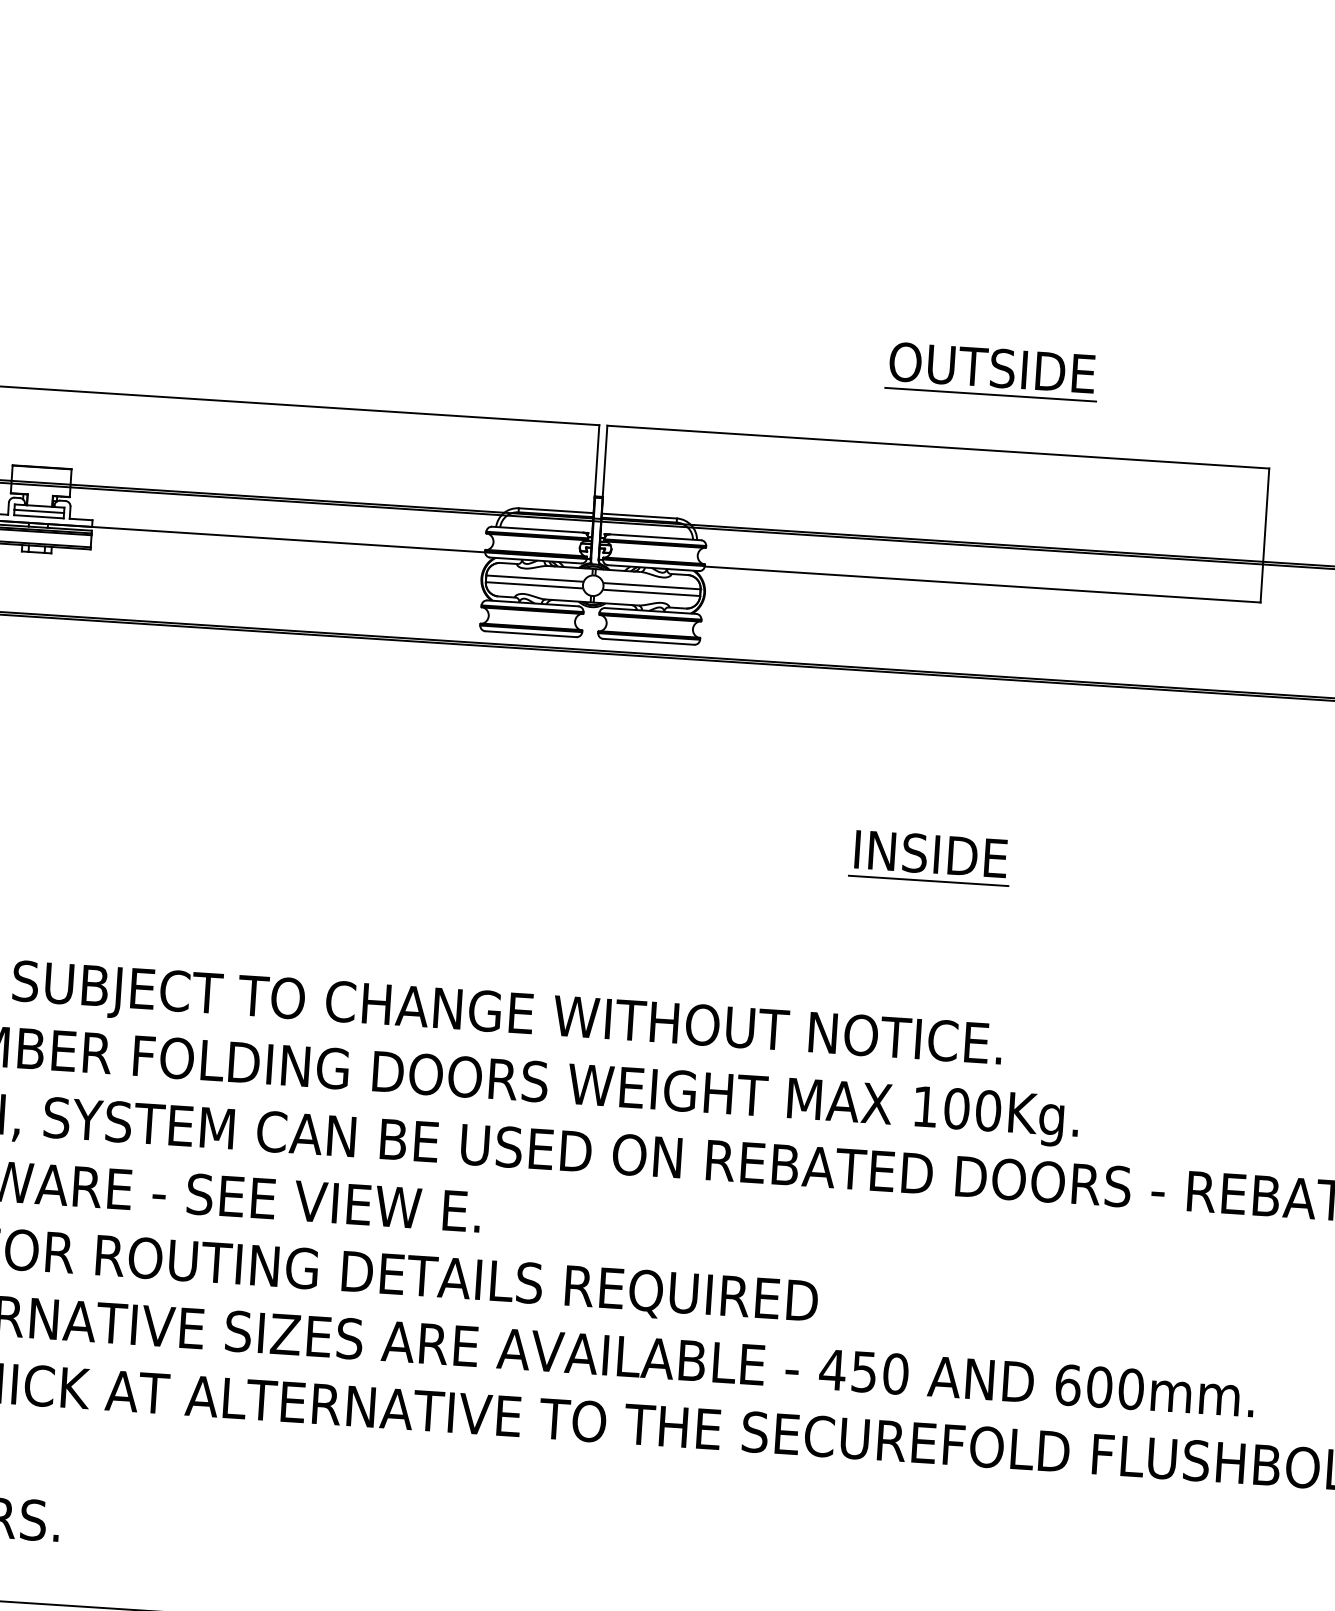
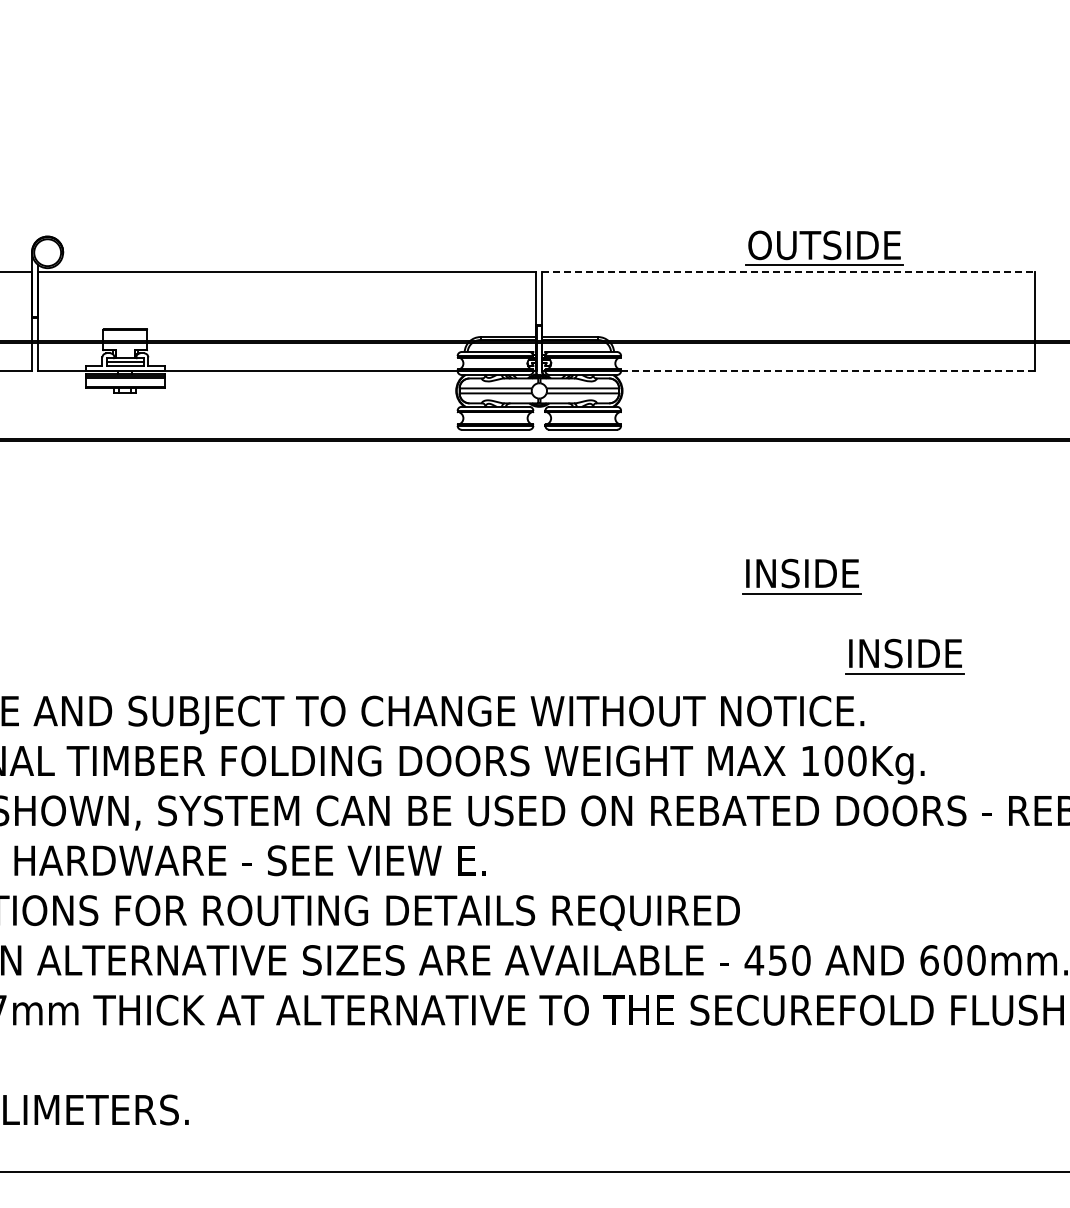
part: (991, 370) -> (824, 247), moved
line: (938, 446) -> (788, 271), solid -> dashed
line: (982, 584) -> (827, 371), solid -> dashed
part: (1060, 974) -> (904, 656), added

